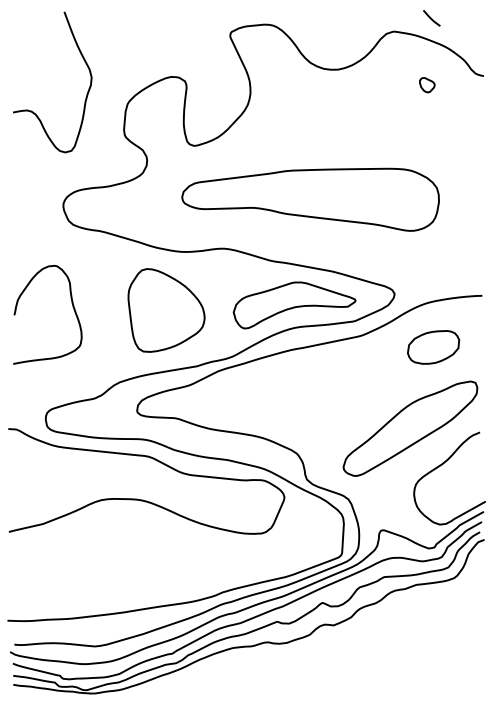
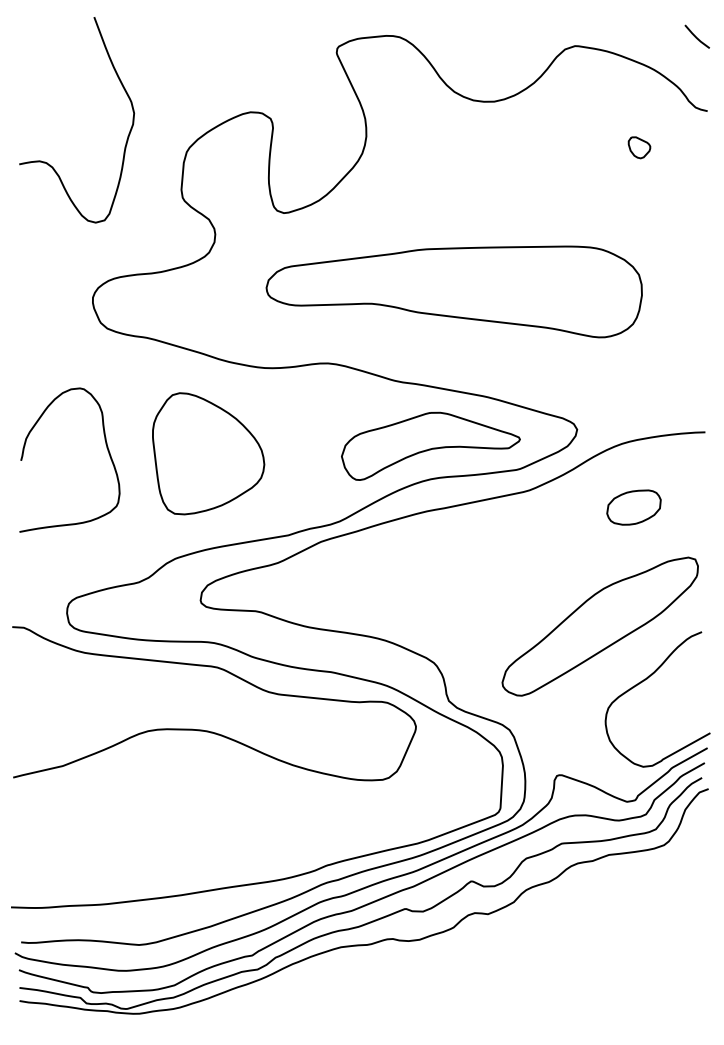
line: (431, 18) -> (696, 37), moved
part: (427, 85) -> (639, 148), moved
part: (166, 310) -> (208, 453), moved
part: (433, 346) -> (633, 506), size x0.71

